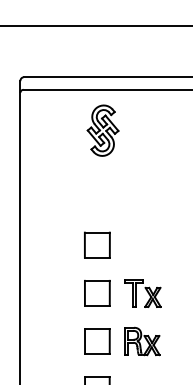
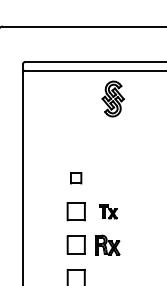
part: (102, 129) -> (112, 98), moved
part: (96, 243) -> (75, 177), size x0.6
part: (143, 292) -> (108, 211), size x0.7

